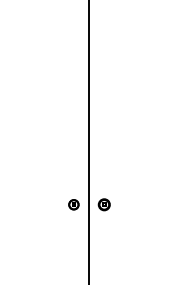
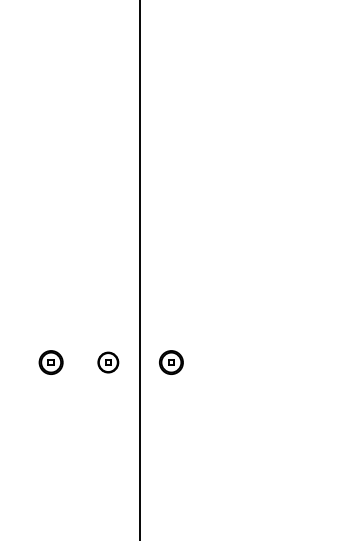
part: (45, 204) -> (49, 361), added

